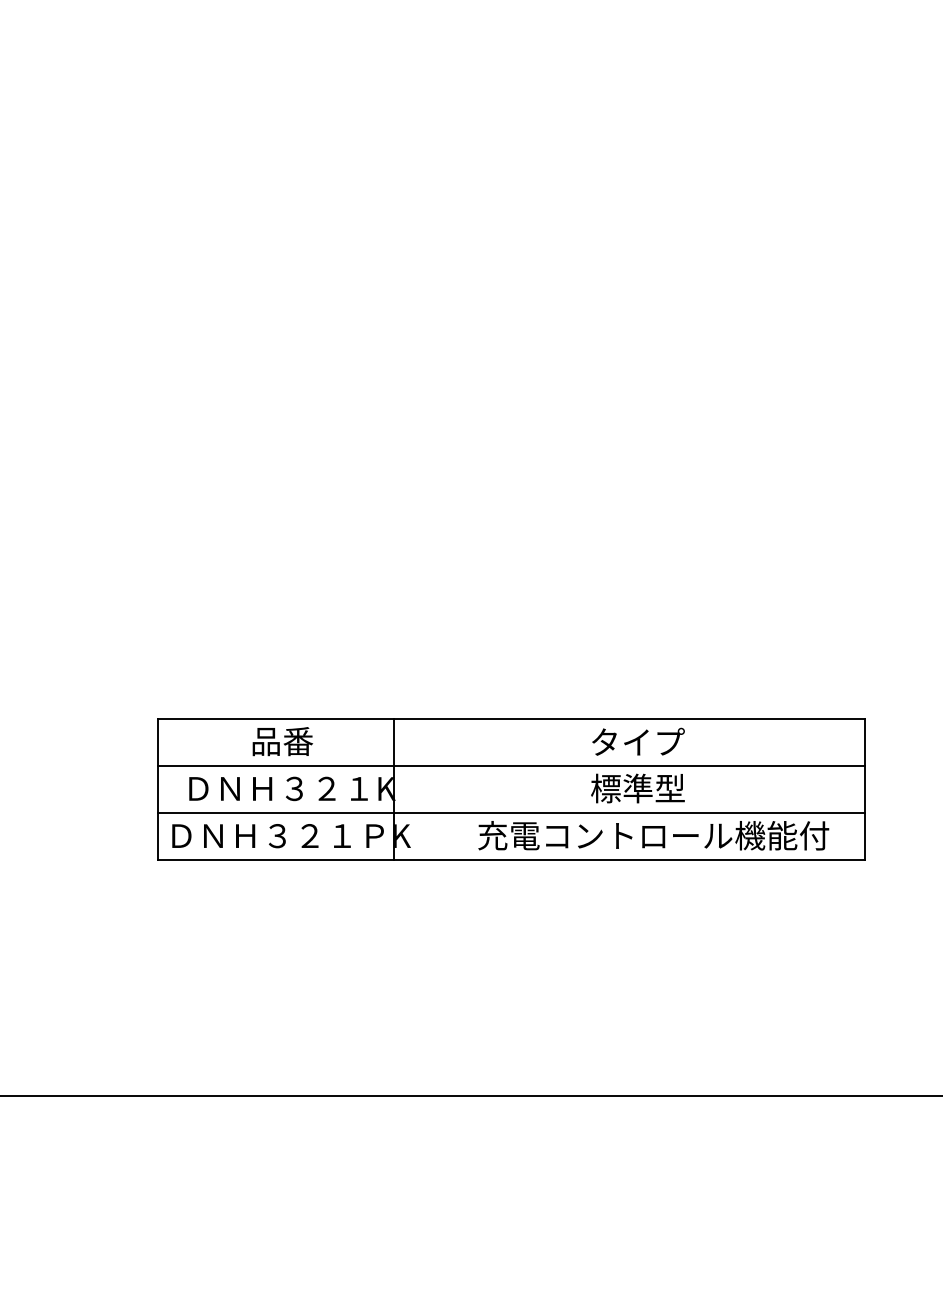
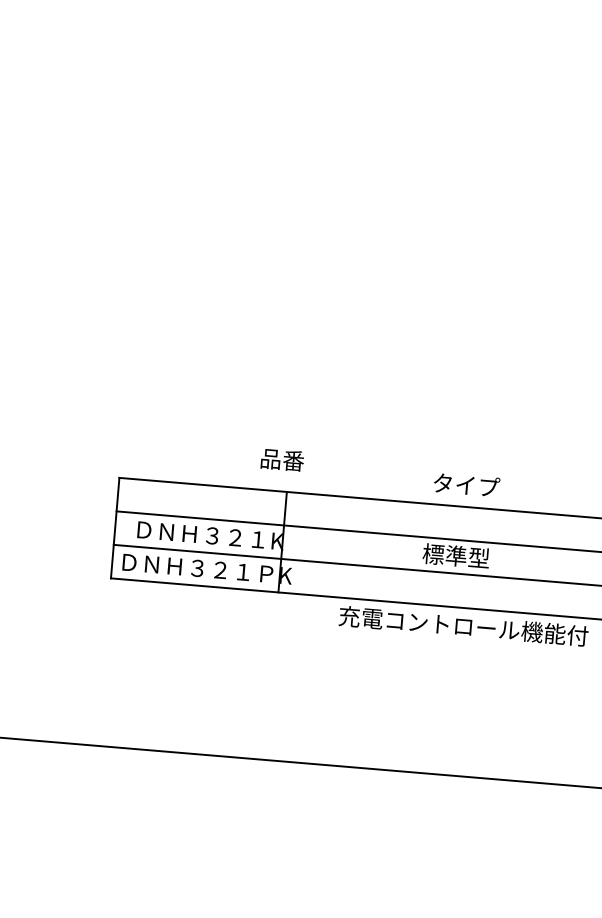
text: (282, 741) -> (282, 460), moved
text: (638, 741) -> (466, 484), moved
text: (653, 835) -> (463, 626), moved

